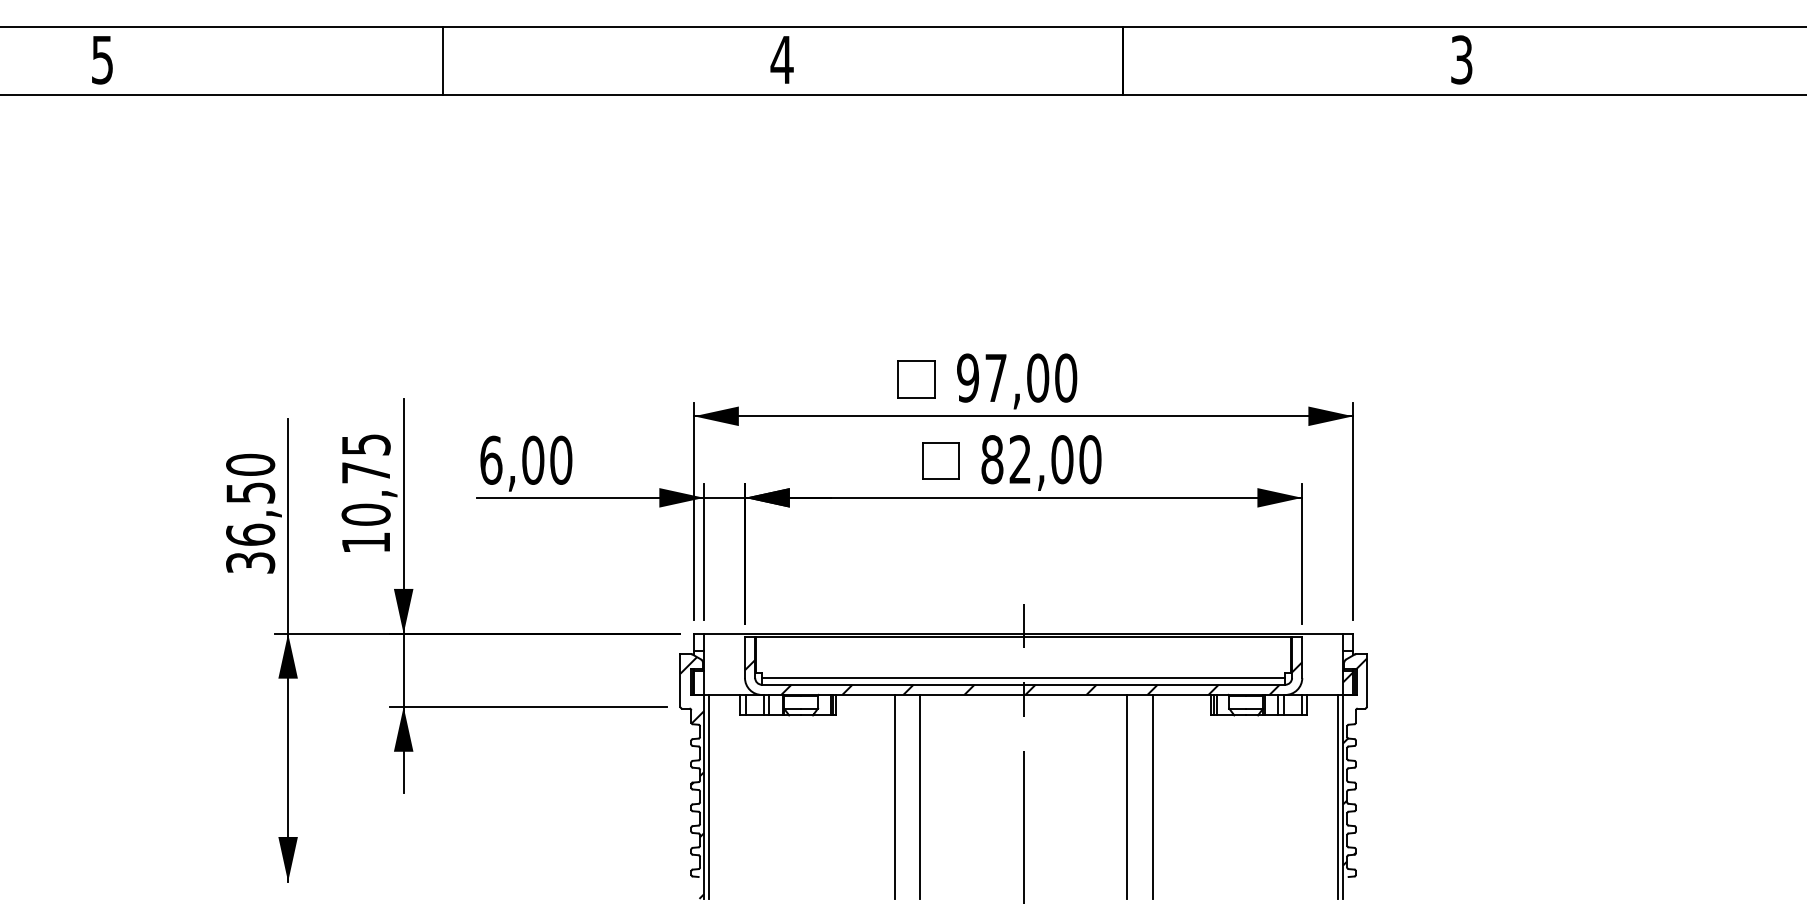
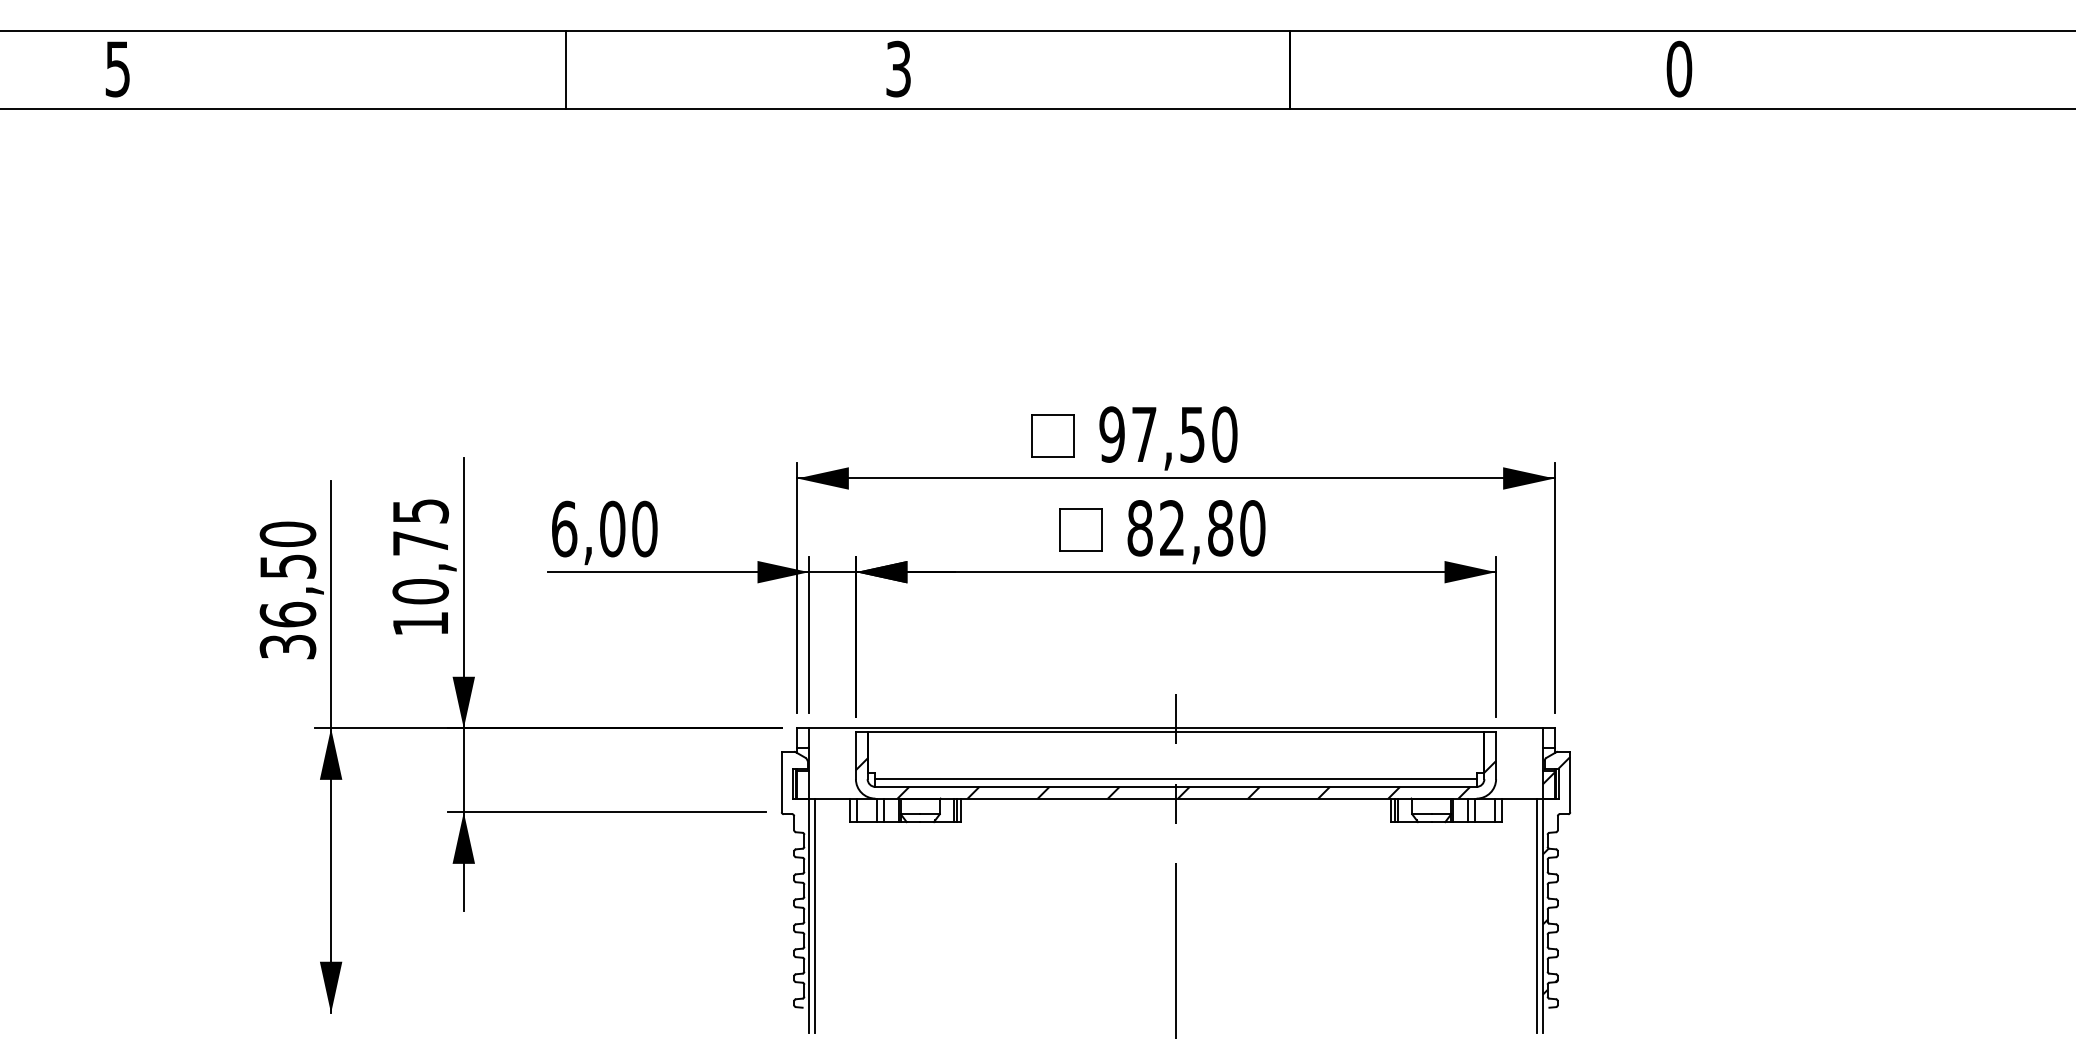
text: (782, 59) -> (898, 68), 4 -> 3
text: (1461, 59) -> (1679, 68), 3 -> 0
line: (442, 61) -> (565, 70), moved
text: (1037, 378) -> (1192, 434), 97,00 -> 97,50
text: (1062, 459) -> (1220, 528), 82,00 -> 82,80
hatch: (692, 777) -> (795, 893), removed
line: (894, 796) -> (1027, 915), removed
line: (920, 796) -> (1057, 915), removed
line: (1126, 796) -> (1294, 915), removed
line: (1152, 796) -> (1324, 915), removed

